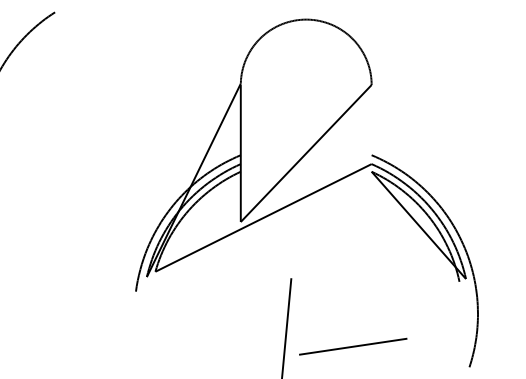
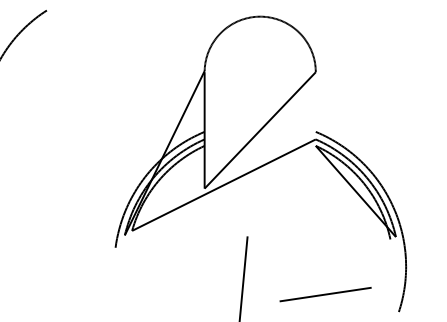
line: (353, 346) -> (325, 294), moved

